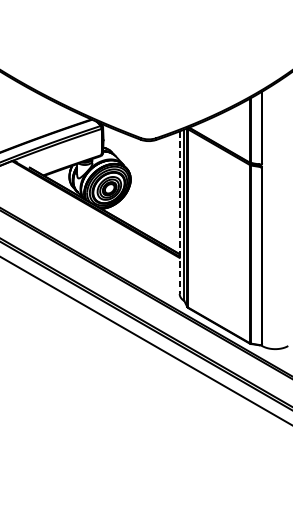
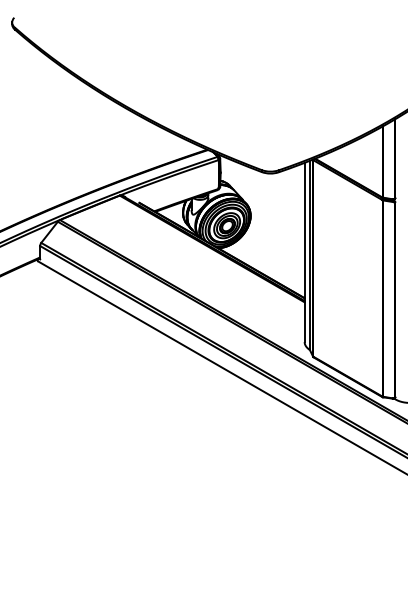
line: (179, 212) -> (304, 252), dashed -> solid

